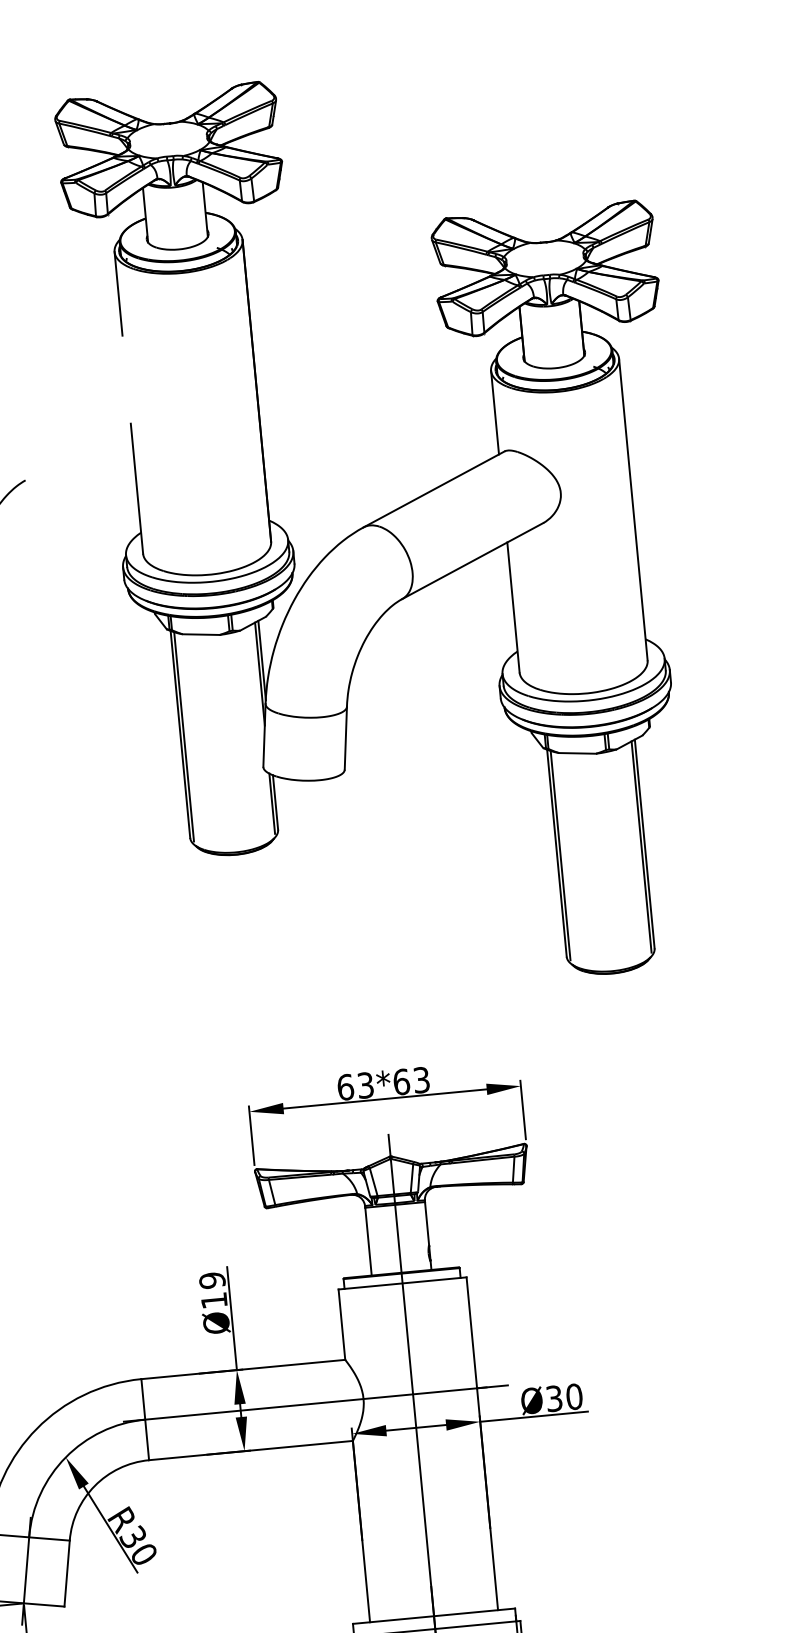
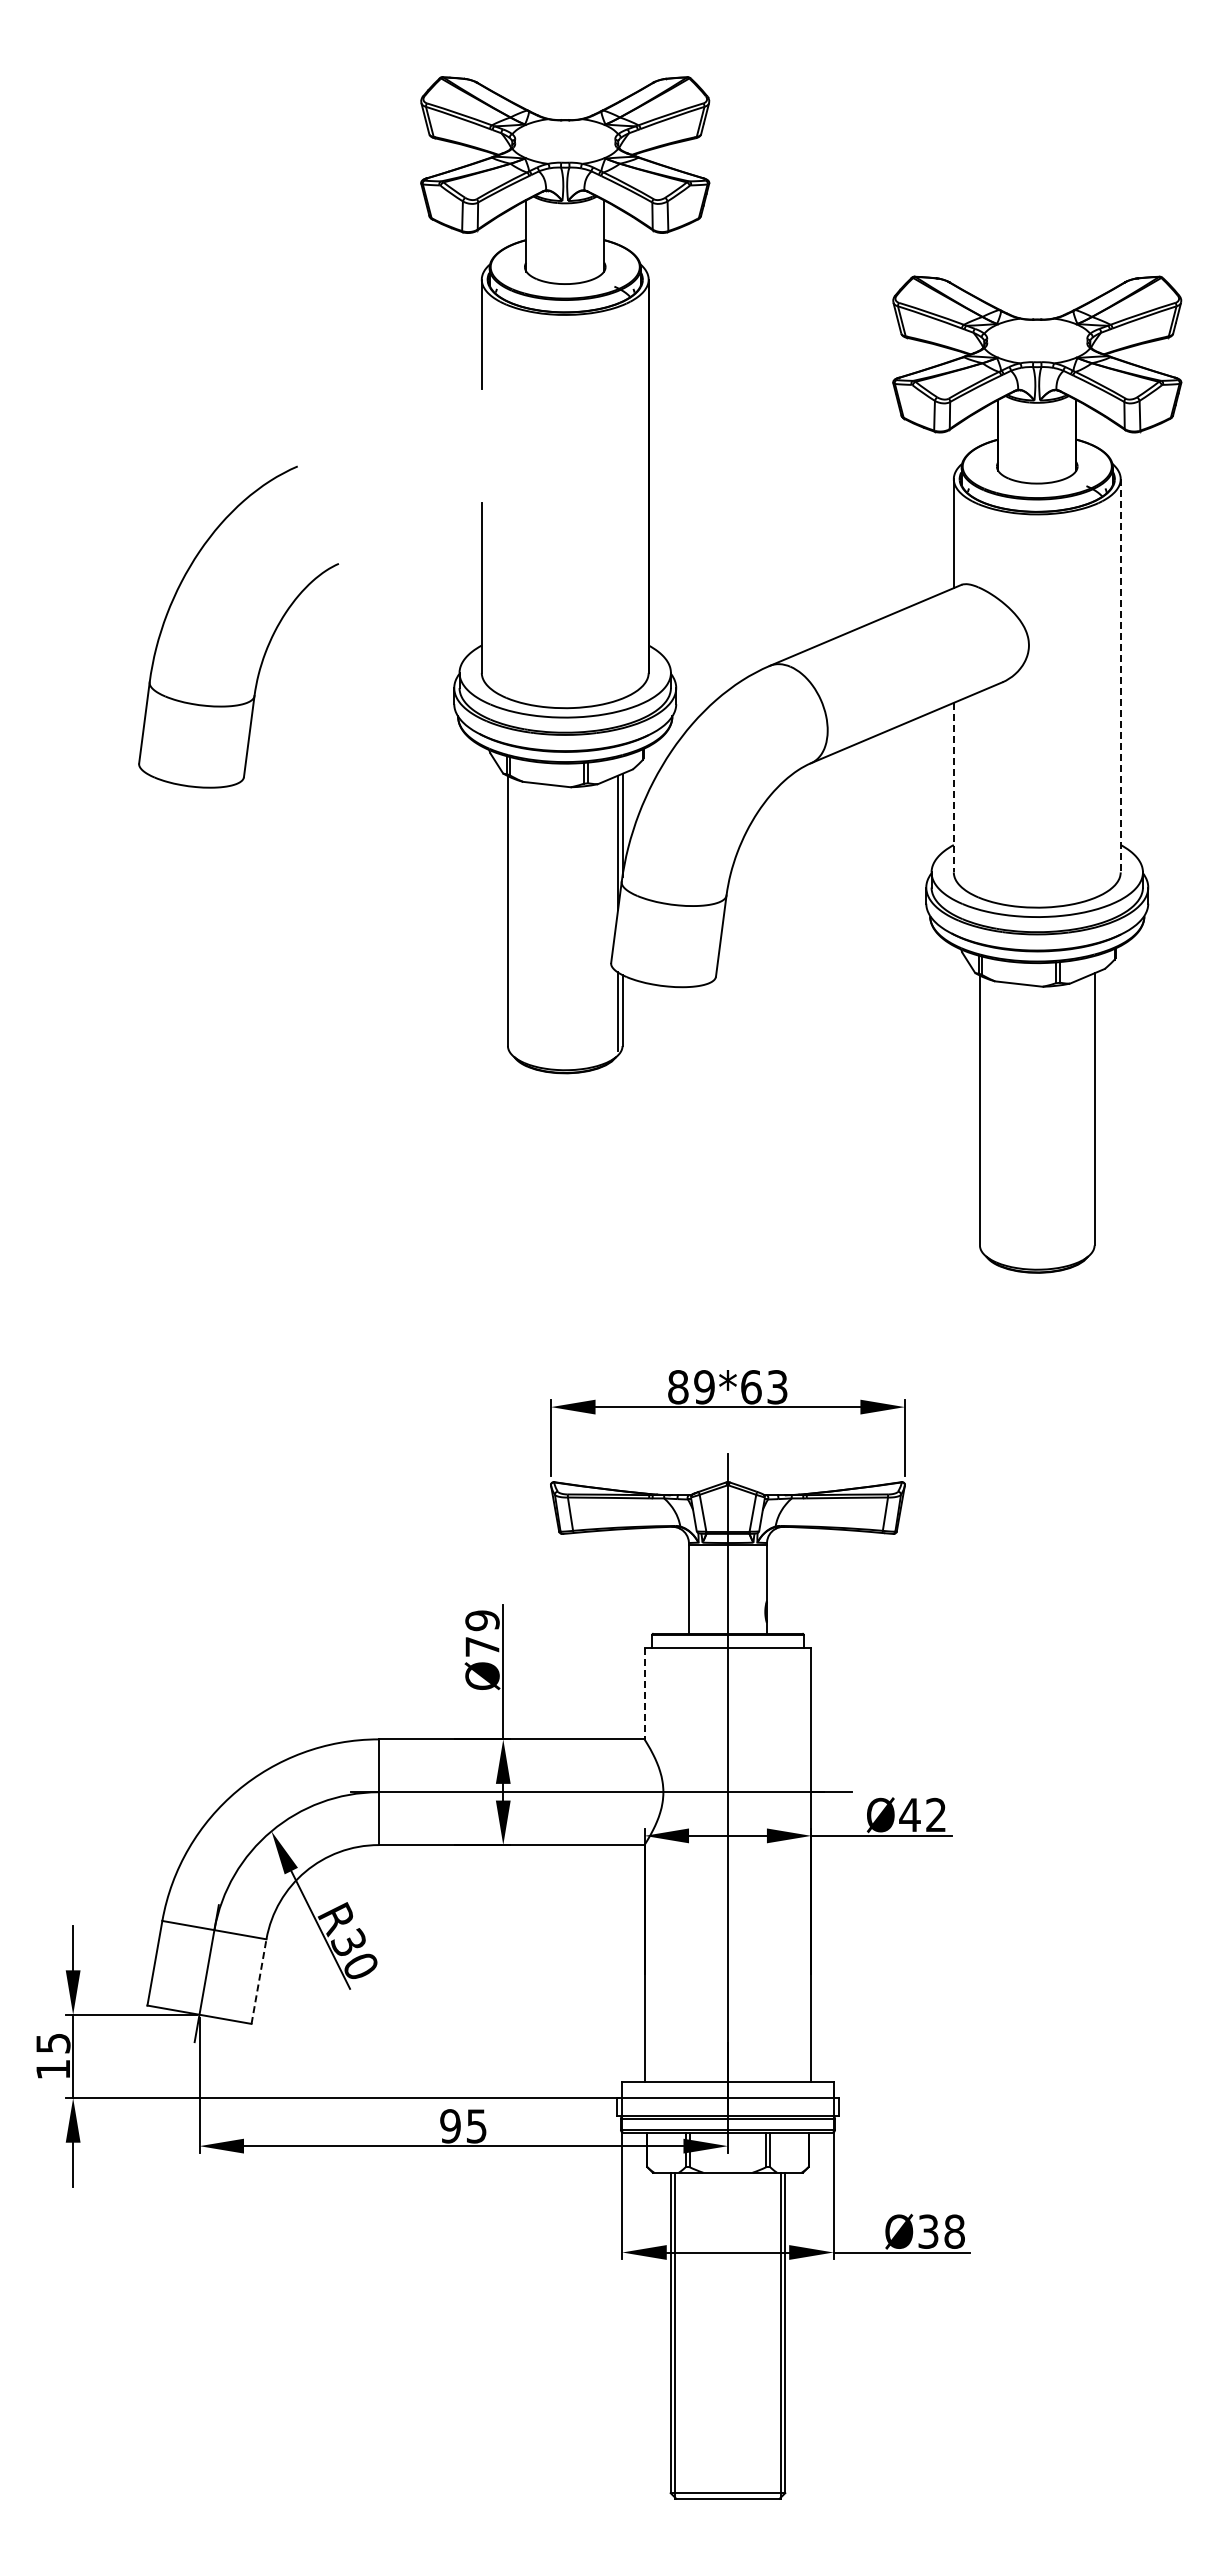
line: (633, 509) -> (1120, 675), solid -> dashed
line: (513, 607) -> (953, 787), solid -> dashed
line: (184, 736) -> (512, 914), removed
line: (641, 846) -> (1090, 1112), removed
line: (560, 855) -> (984, 1113), removed
text: (355, 1086) -> (691, 1387), 63*63 -> 89*63
text: (214, 1300) -> (482, 1646), Ø19 -> Ø79
line: (341, 1324) -> (644, 1693), solid -> dashed
text: (563, 1397) -> (922, 1814), Ø30 -> Ø42
line: (67, 1573) -> (259, 1981), solid -> dashed

